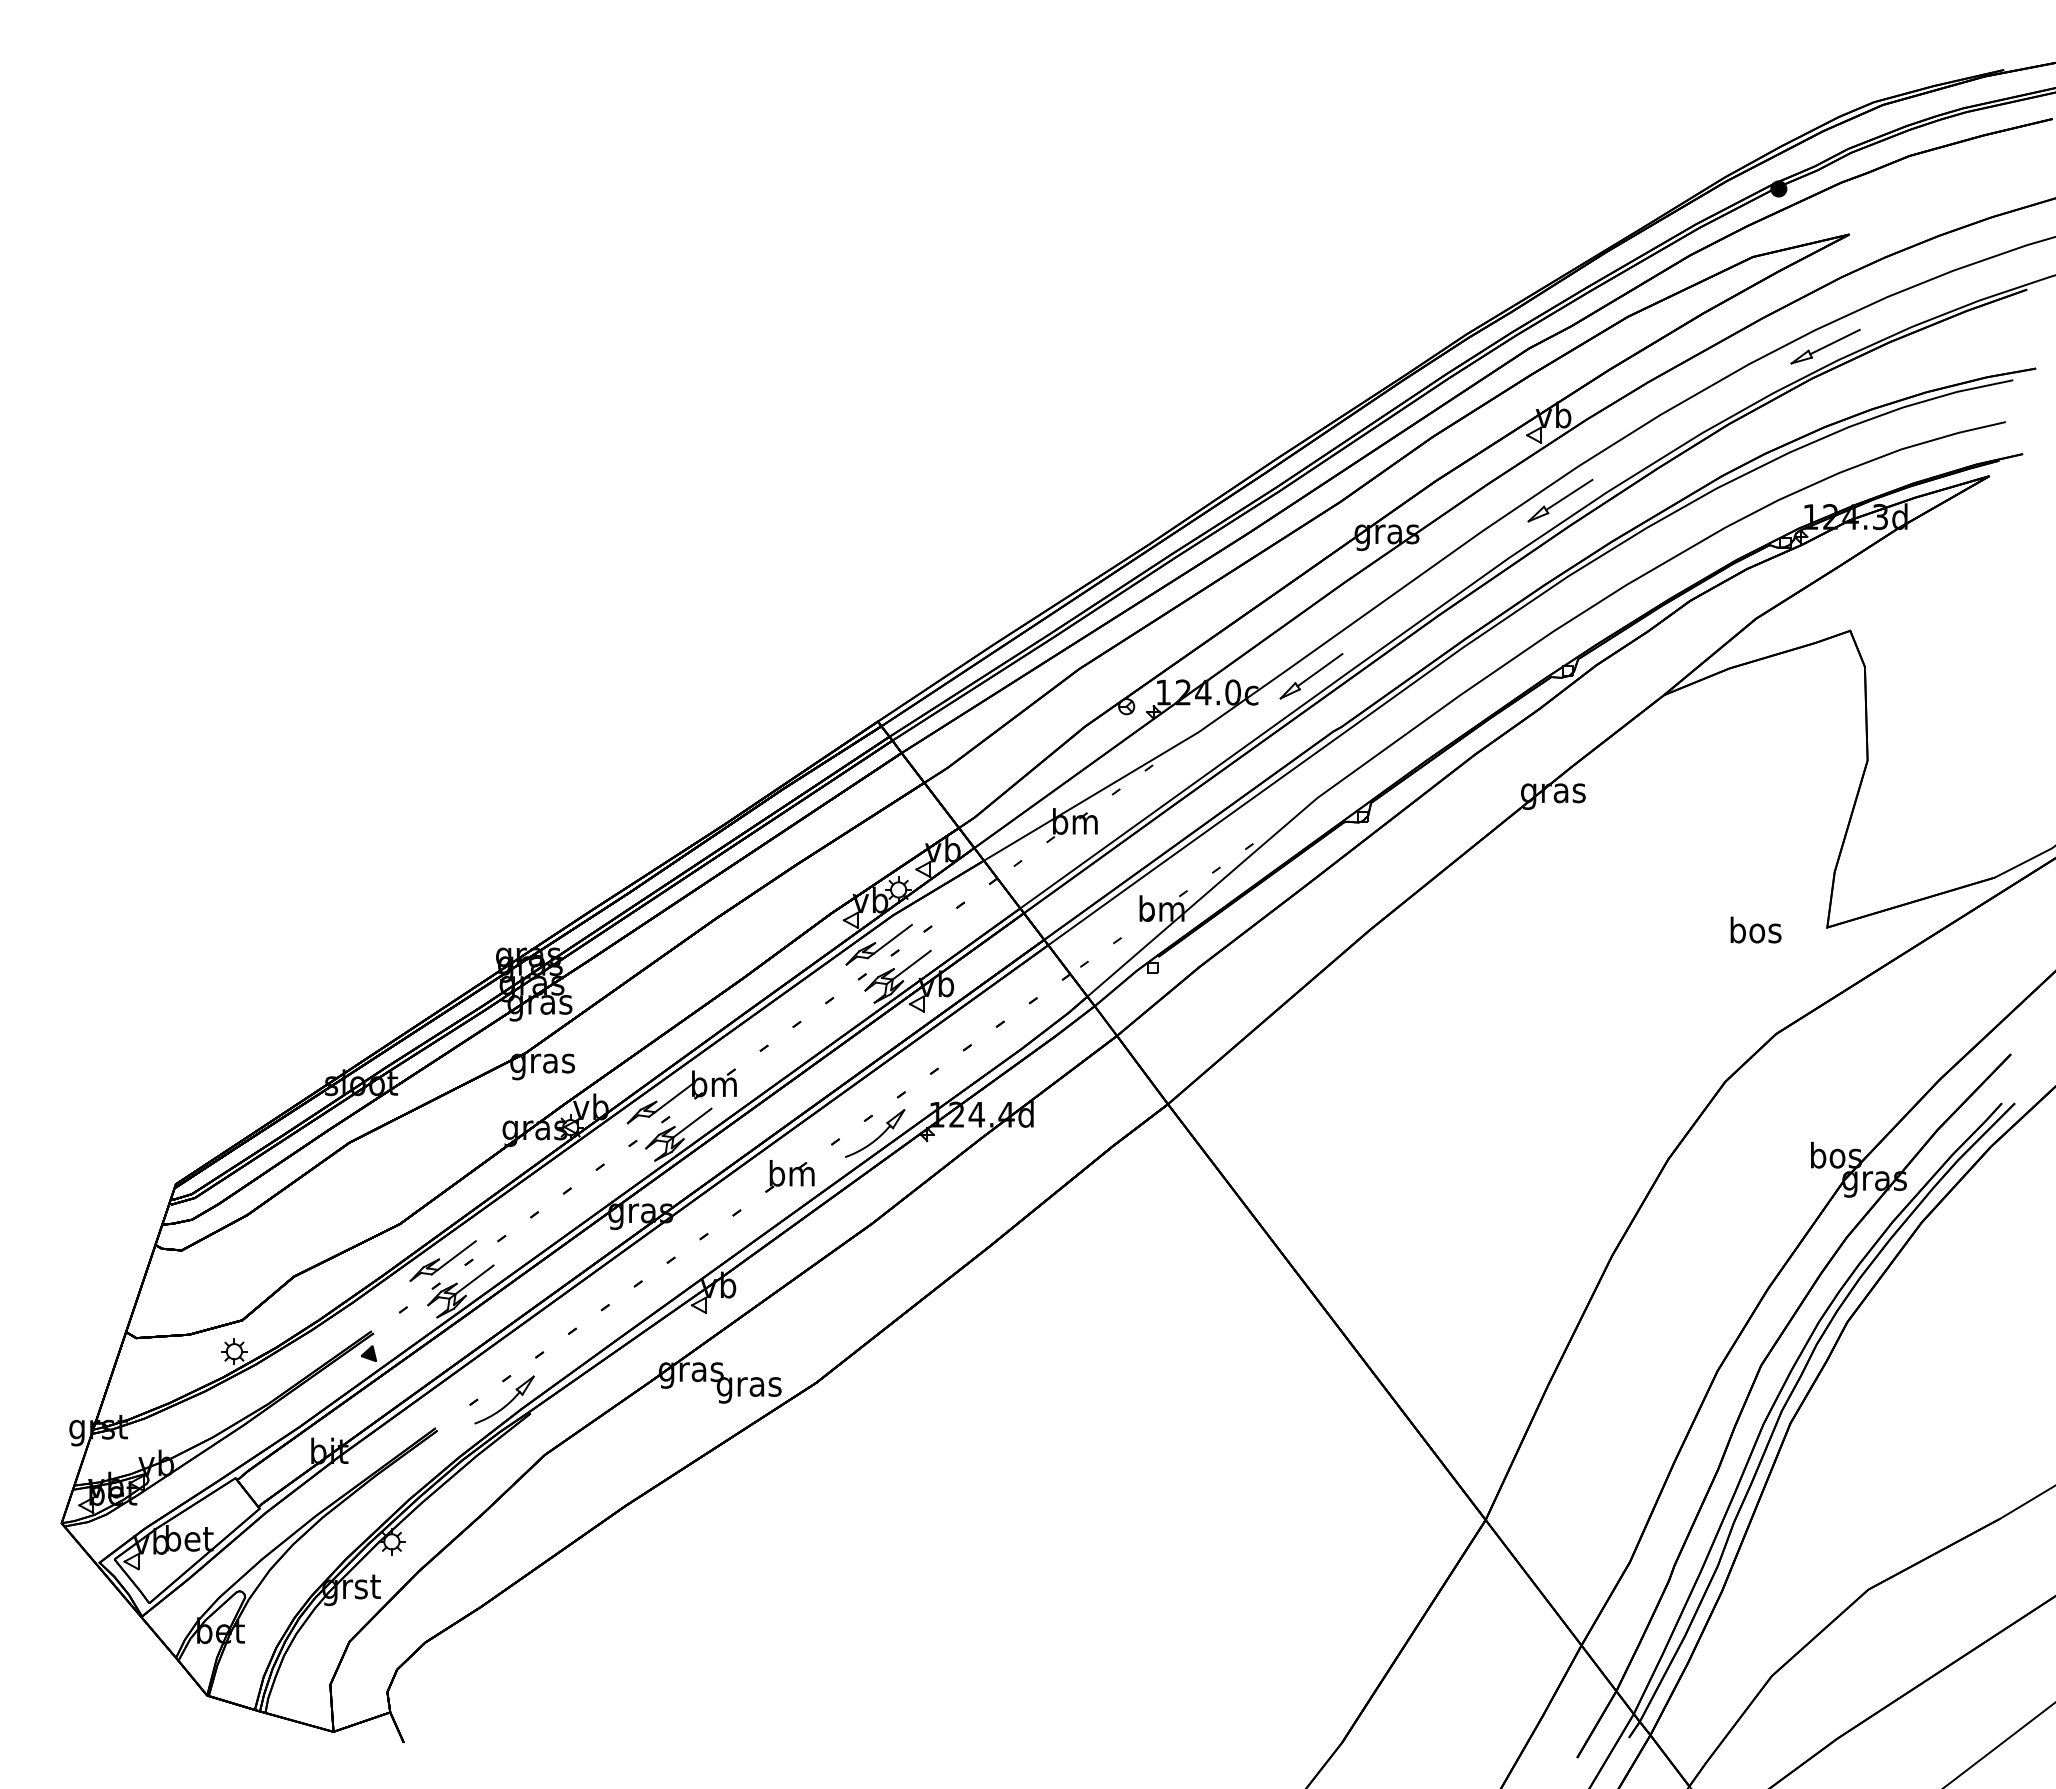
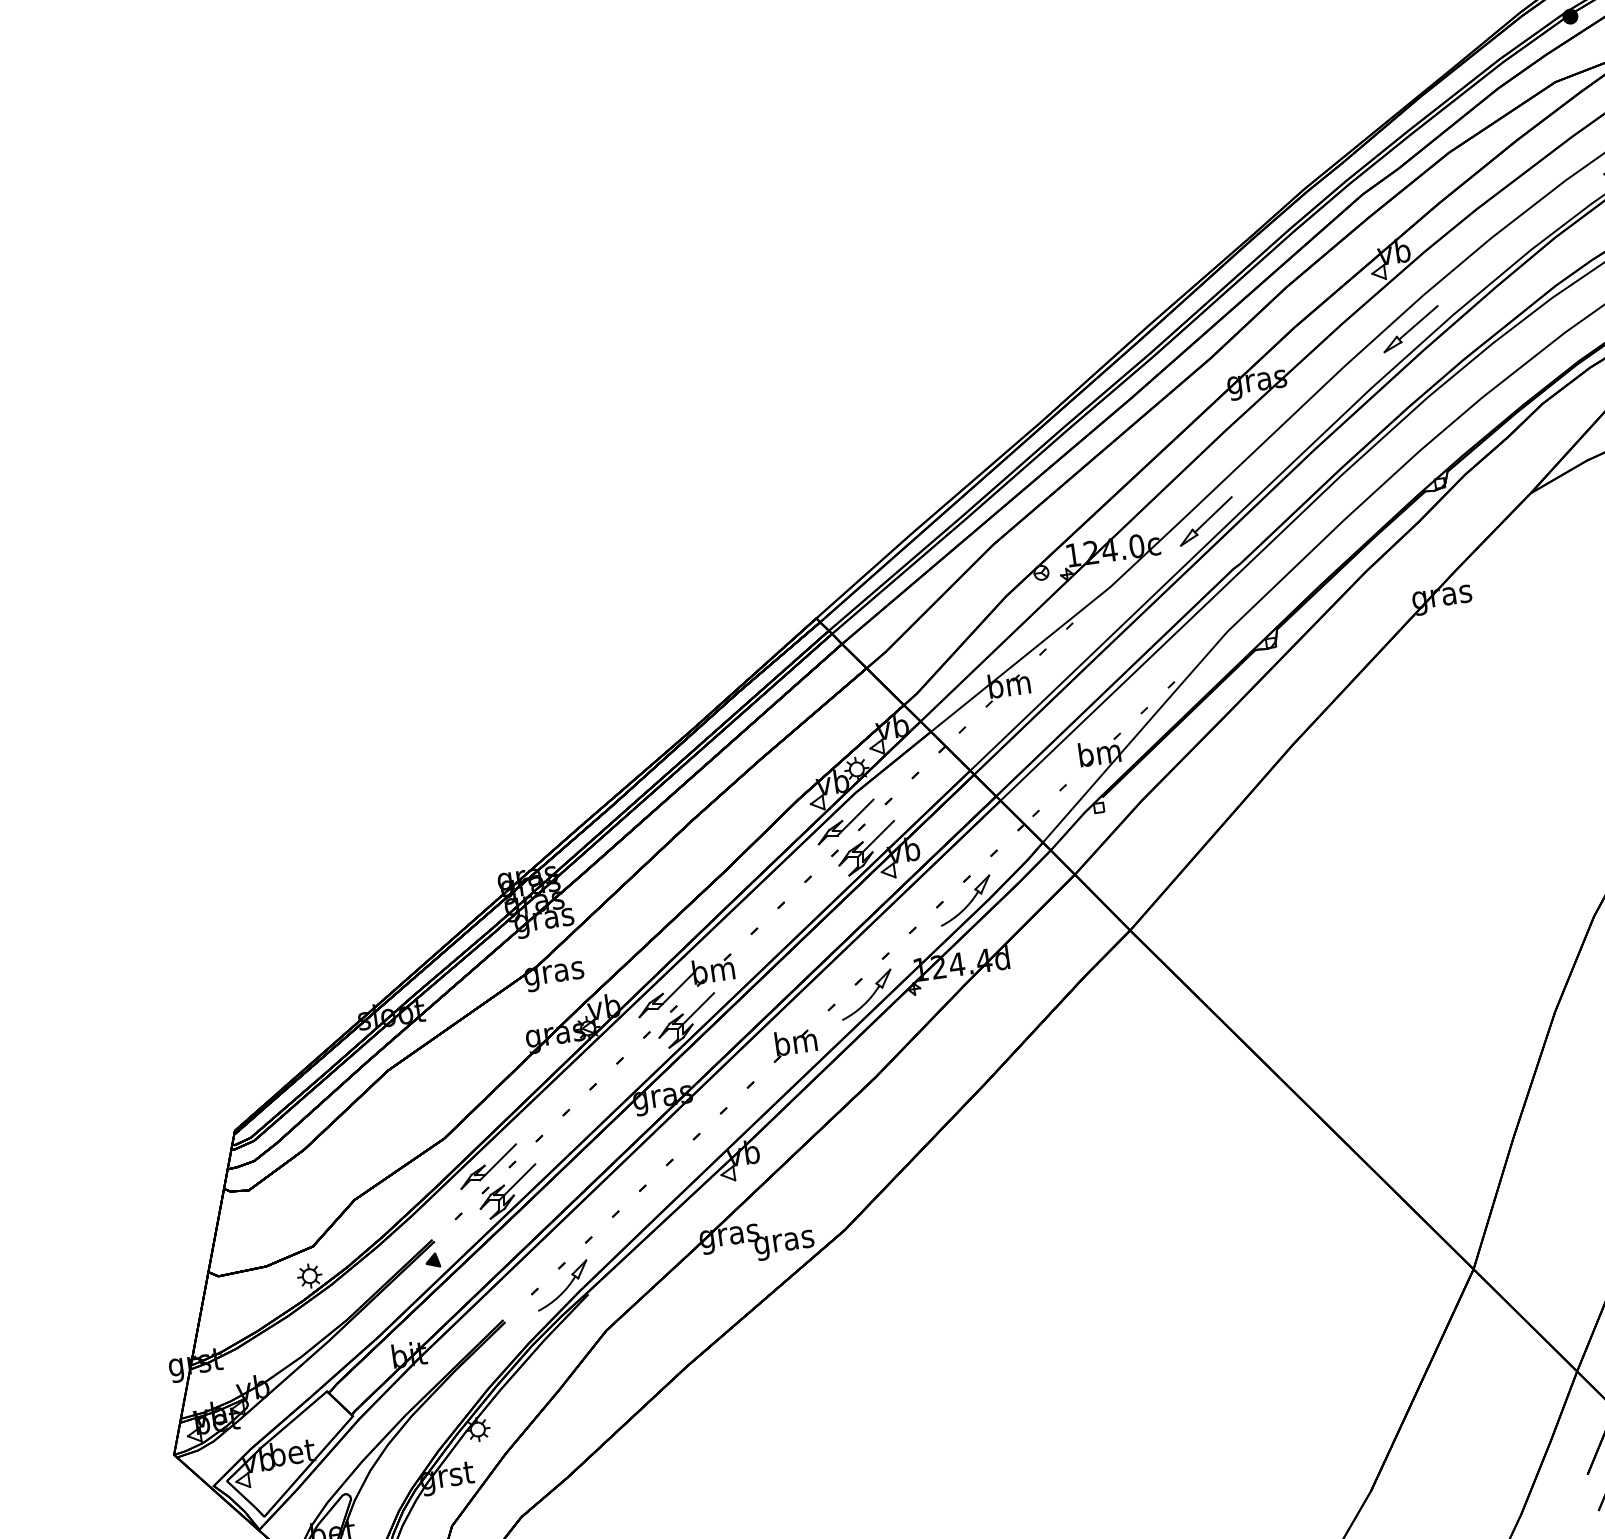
part: (995, 1046) -> (965, 899), added

